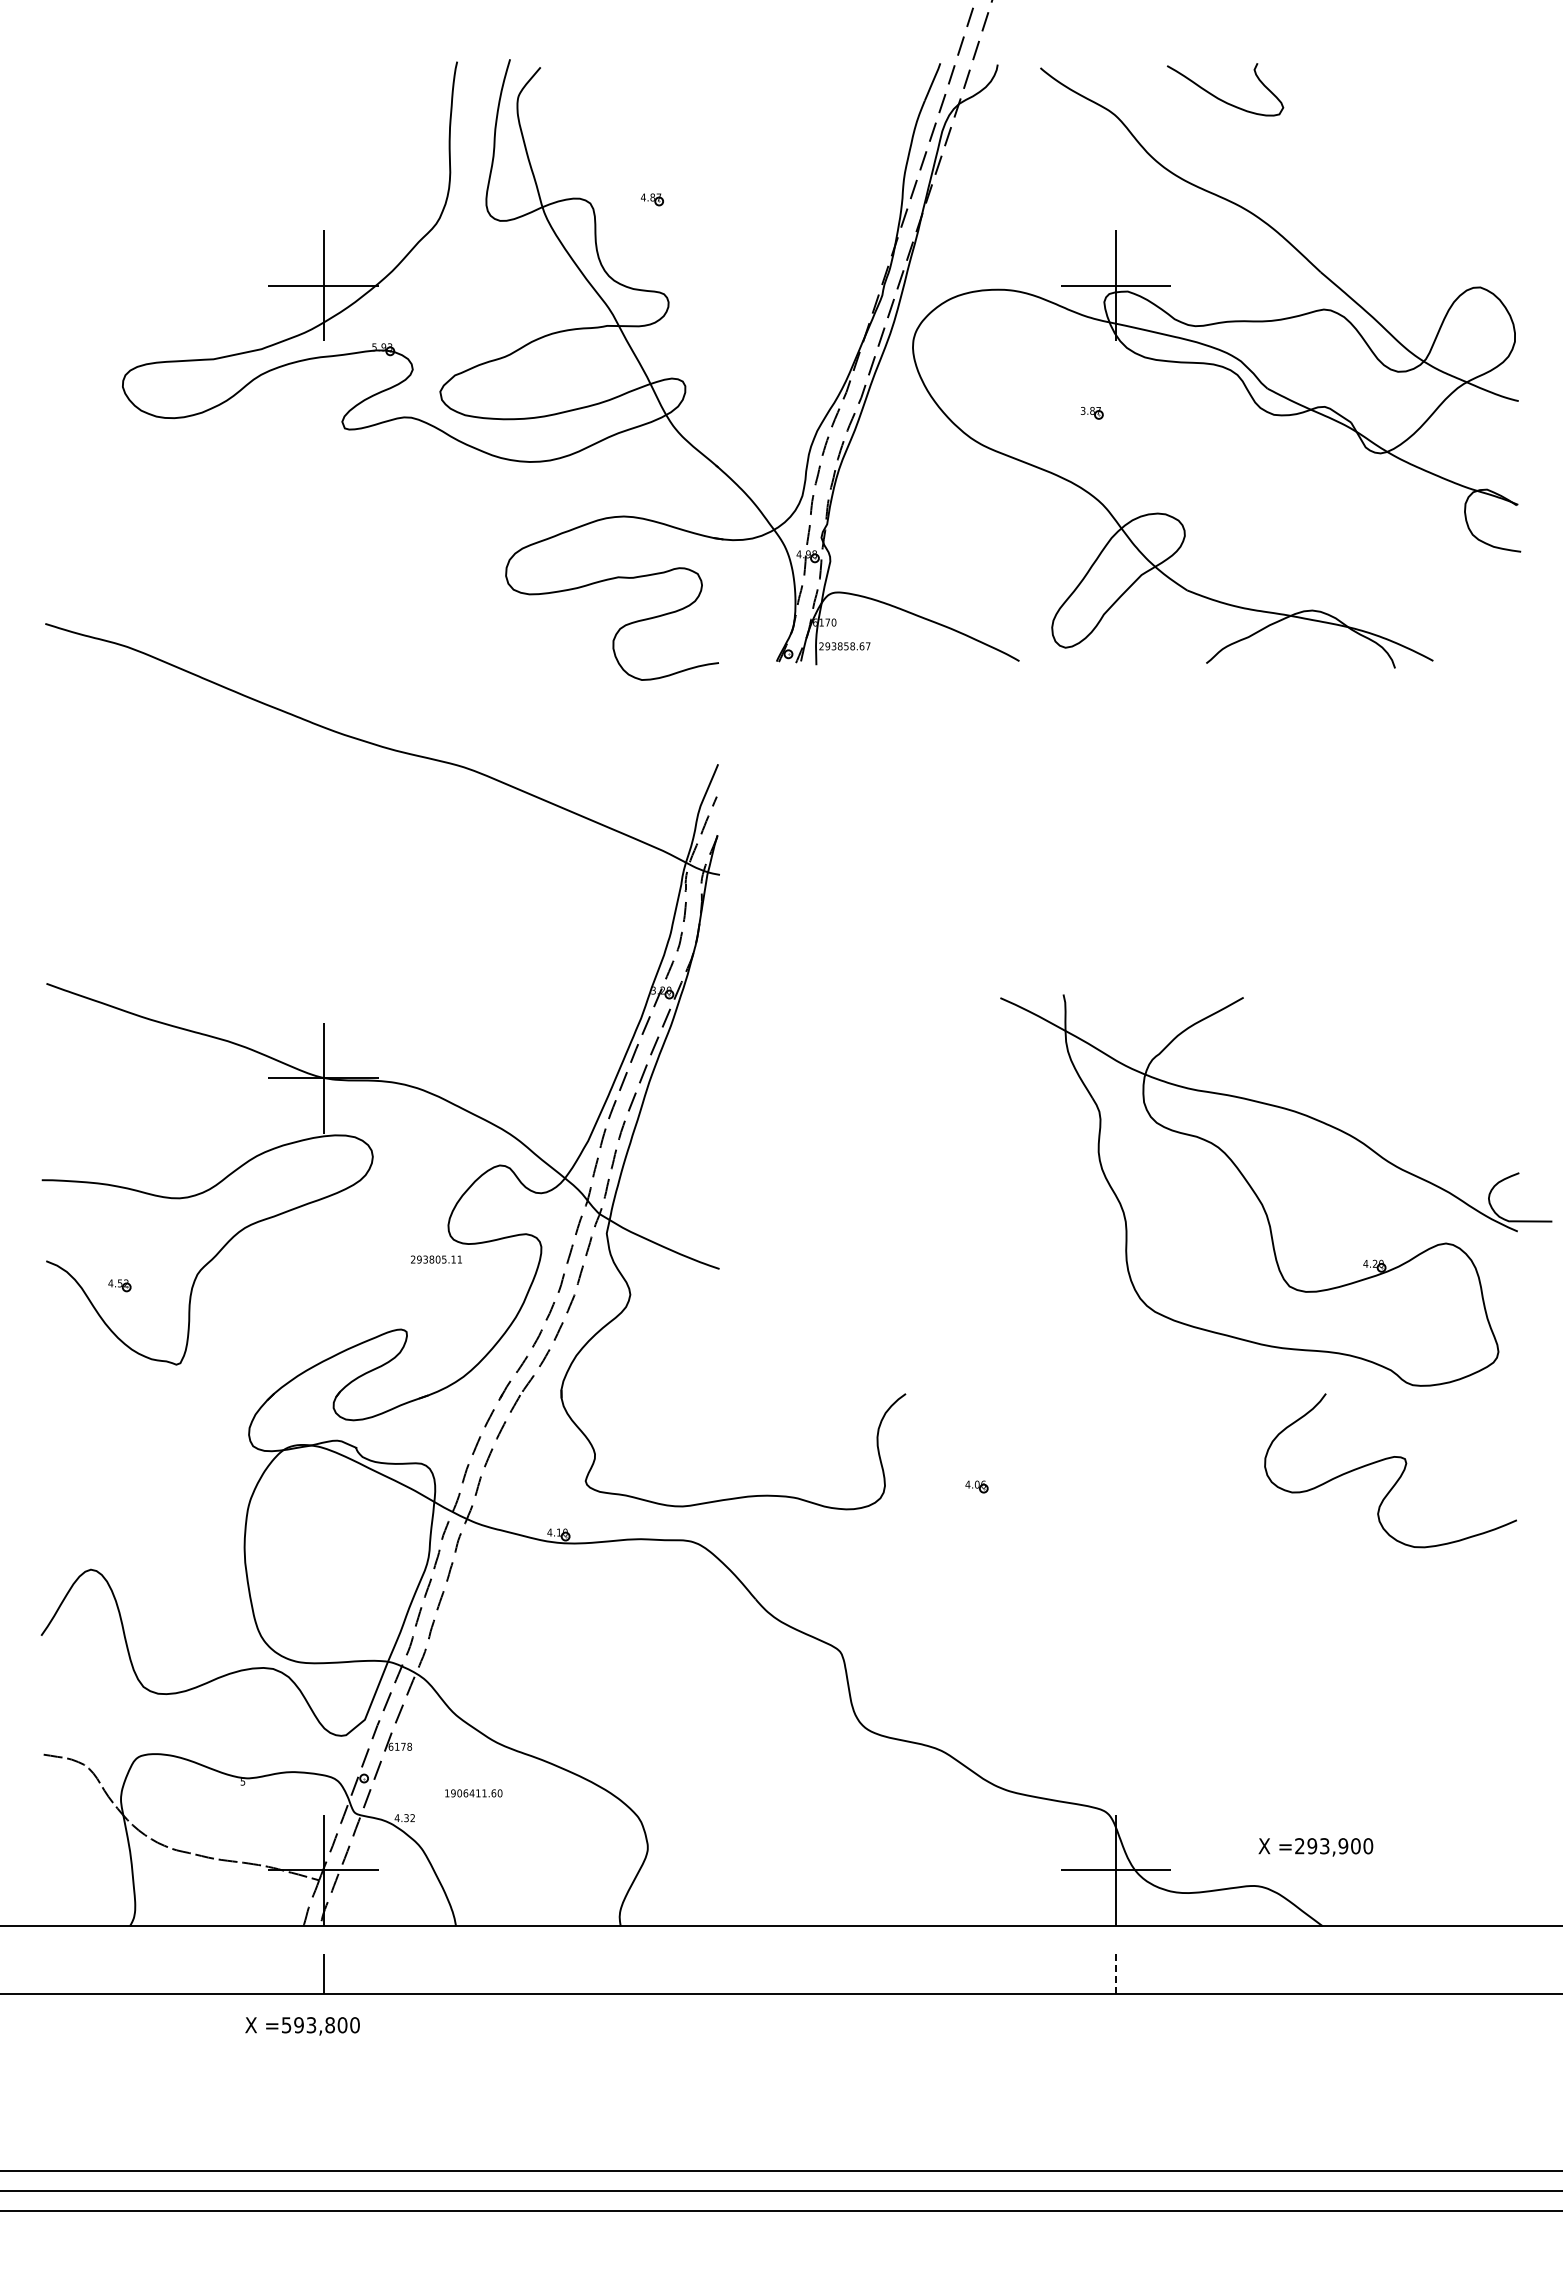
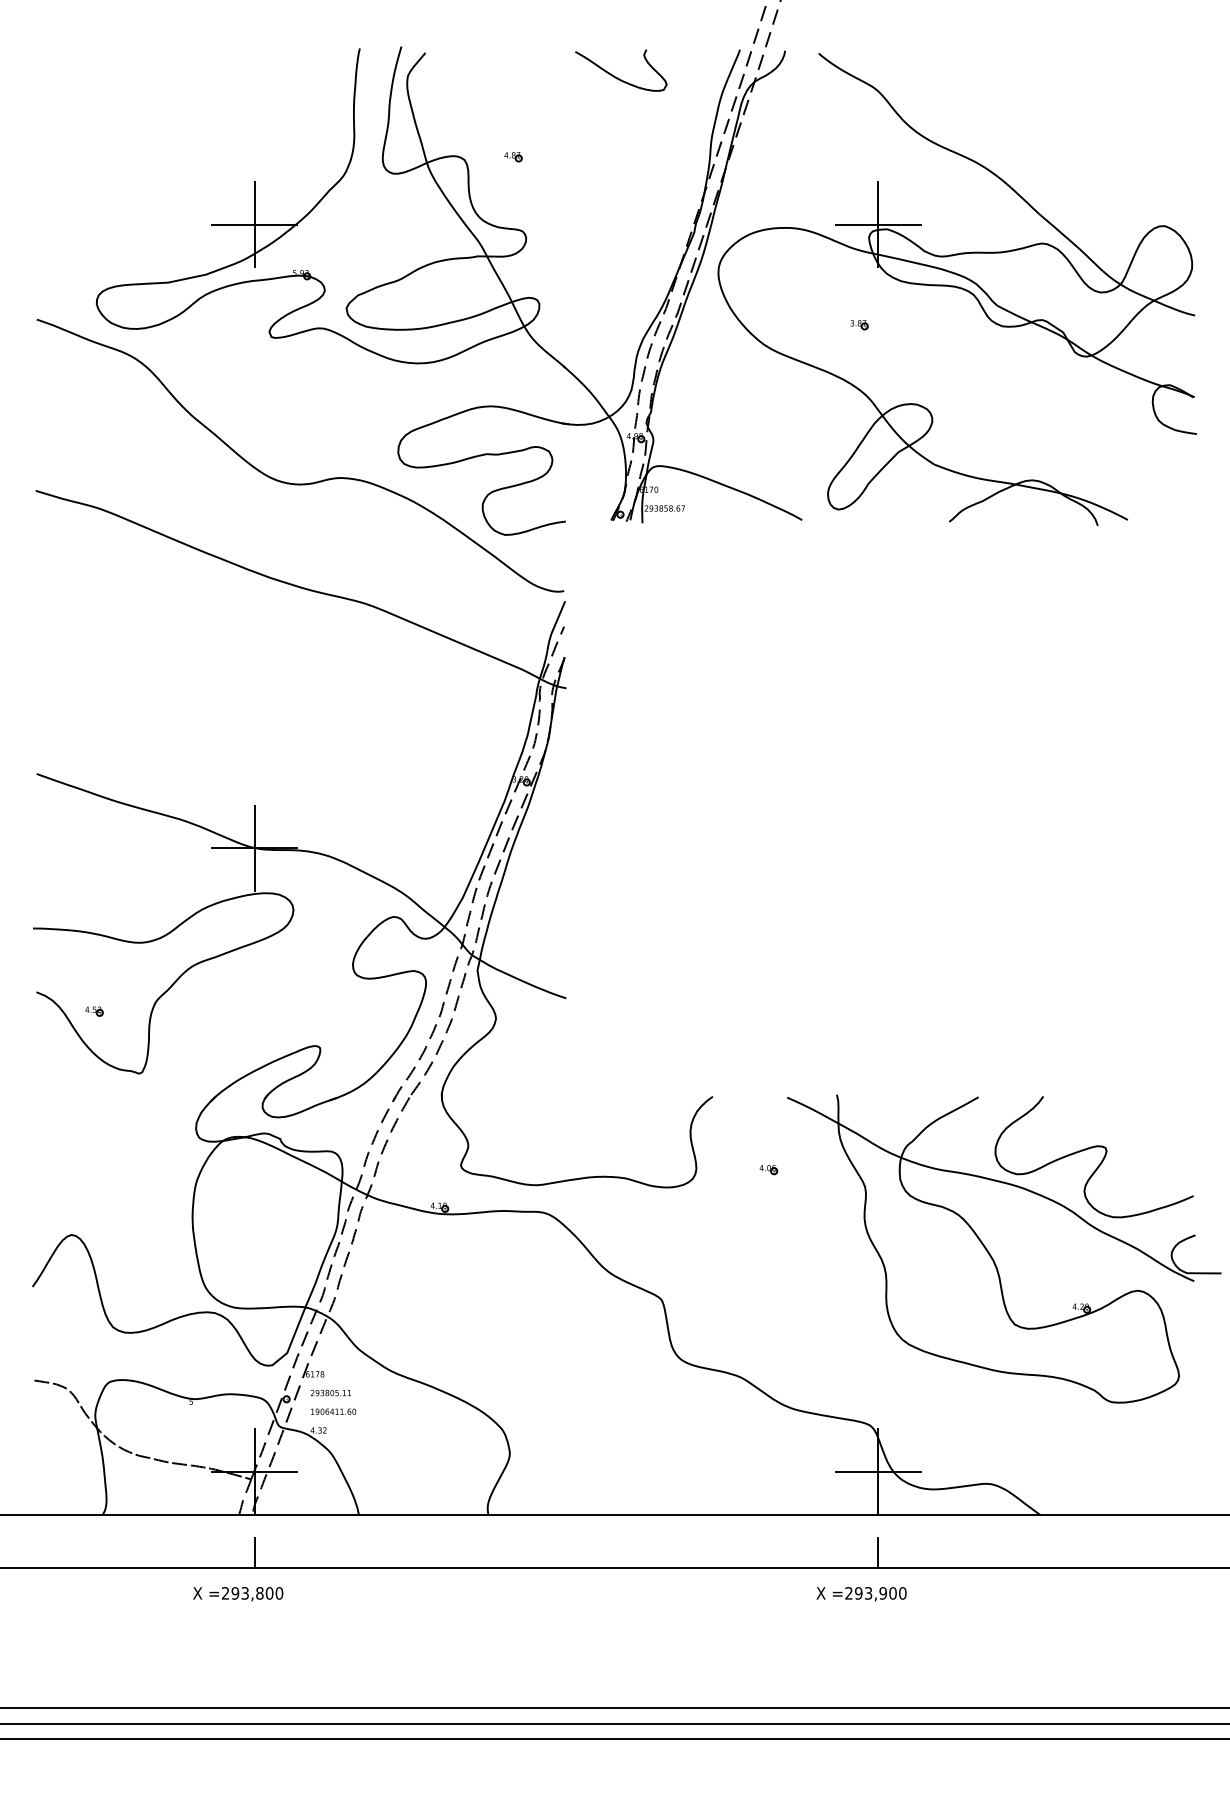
curve: (1220, 98) -> (617, 77), moved
curve: (378, 614) -> (297, 483), added
part: (1261, 1201) -> (992, 1257), moved
text: (436, 1259) -> (330, 1392), moved
text: (473, 1793) -> (333, 1411), moved
text: (1315, 1847) -> (861, 1594), moved
line: (1115, 1973) -> (877, 1552), dashed -> solid
text: (286, 2025) -> (225, 1593), =593,800 -> =293,800

